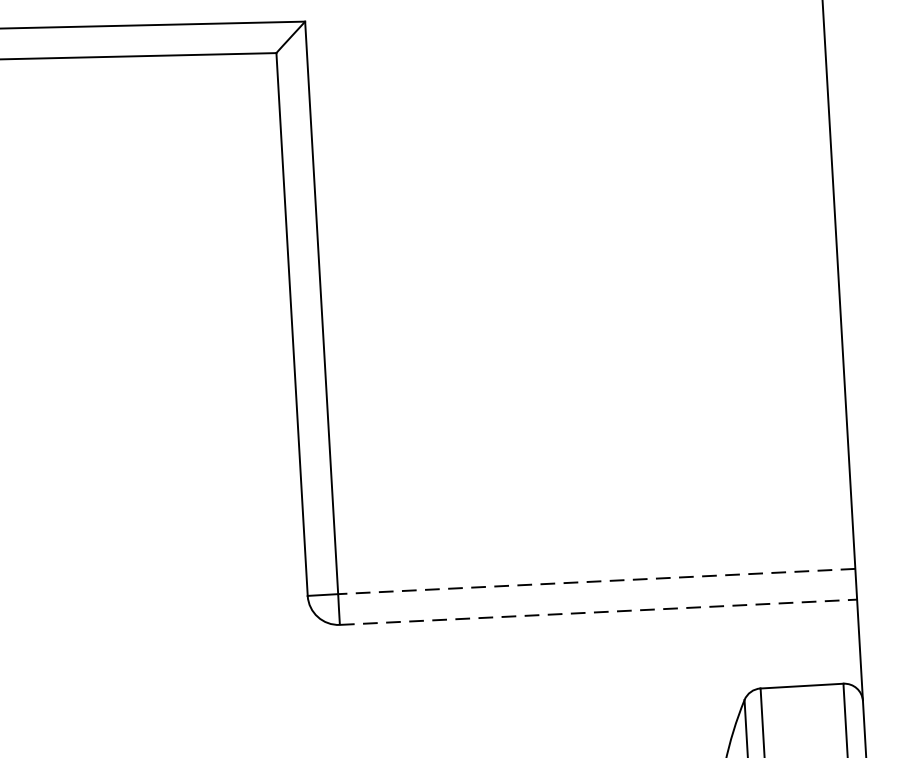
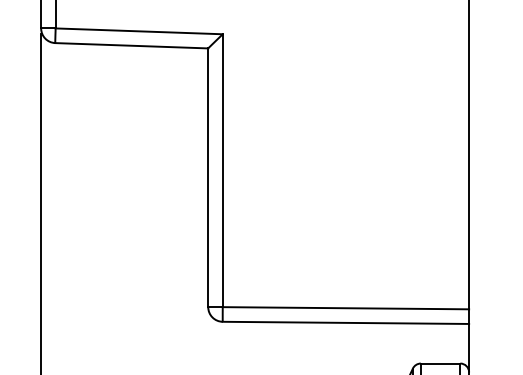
line: (595, 582) -> (345, 308), dashed -> solid
line: (599, 611) -> (346, 322), dashed -> solid

